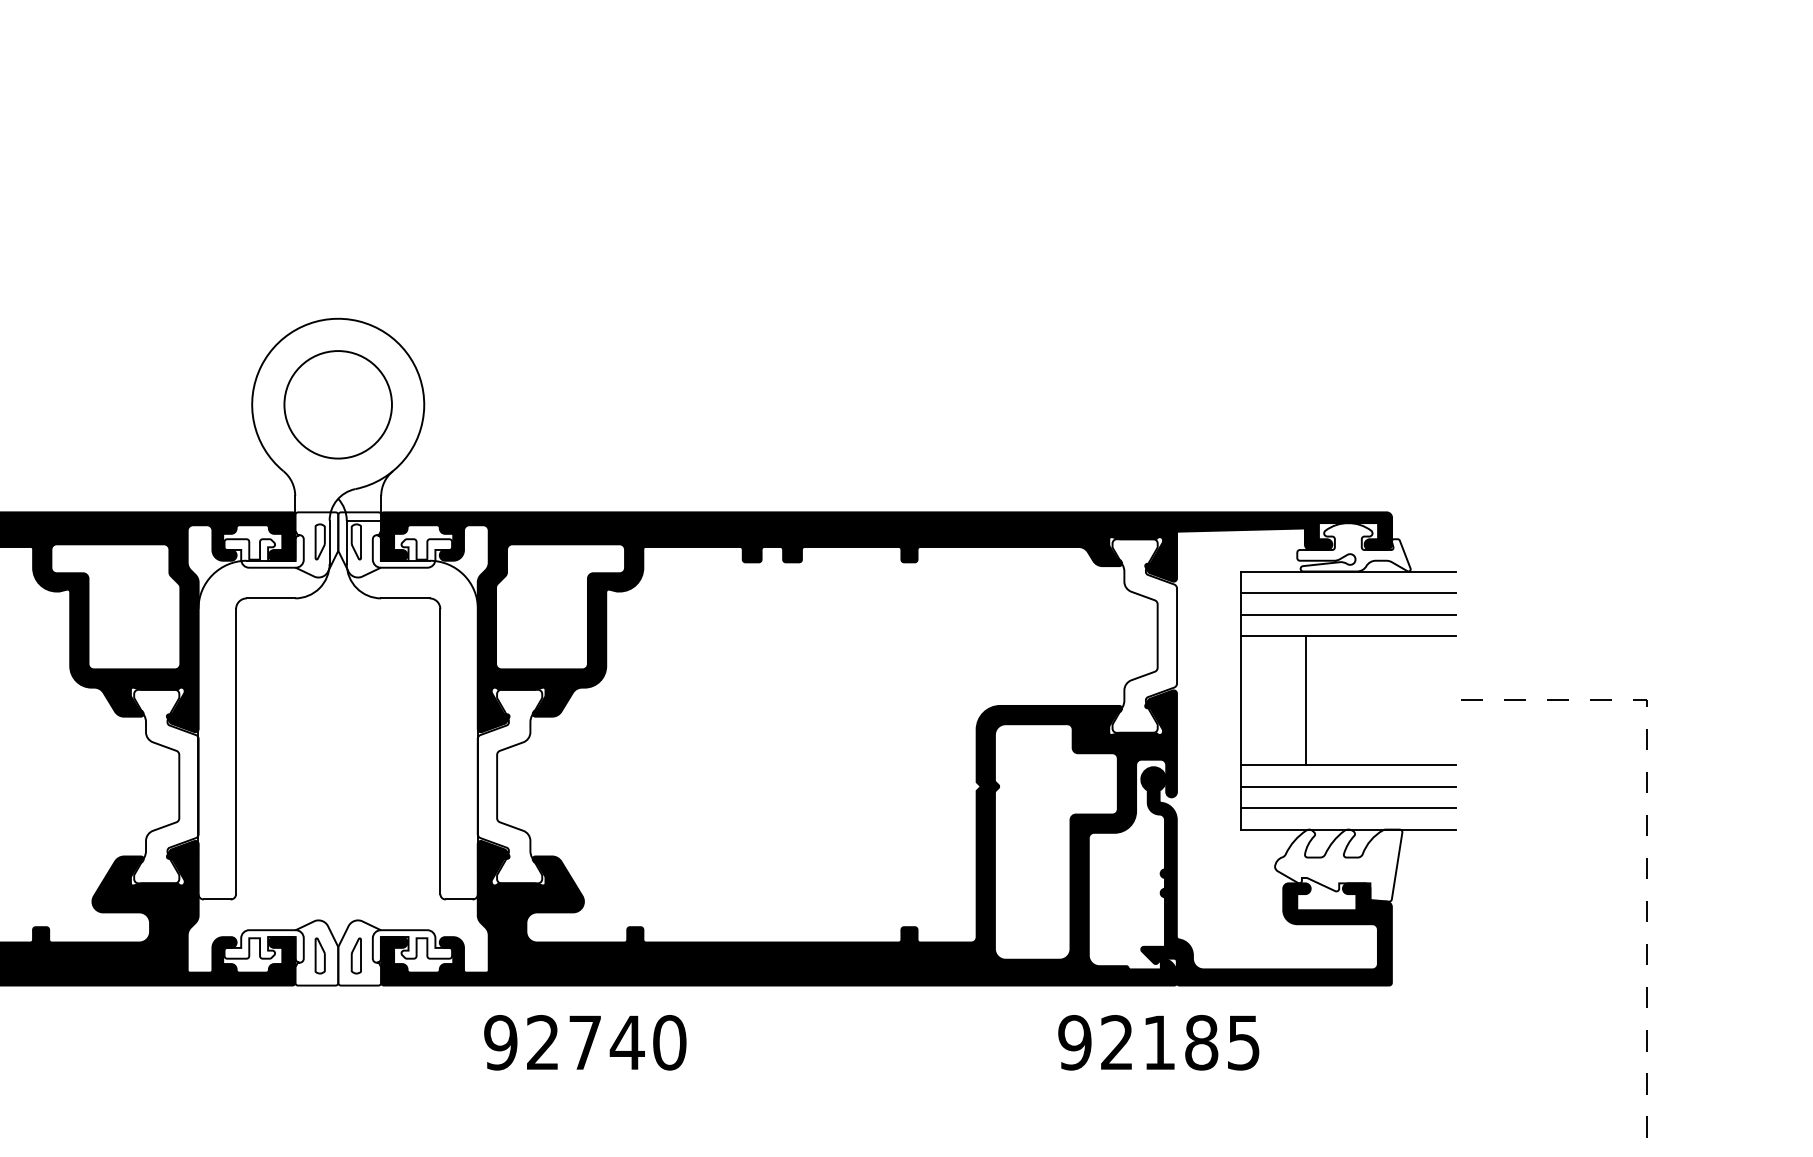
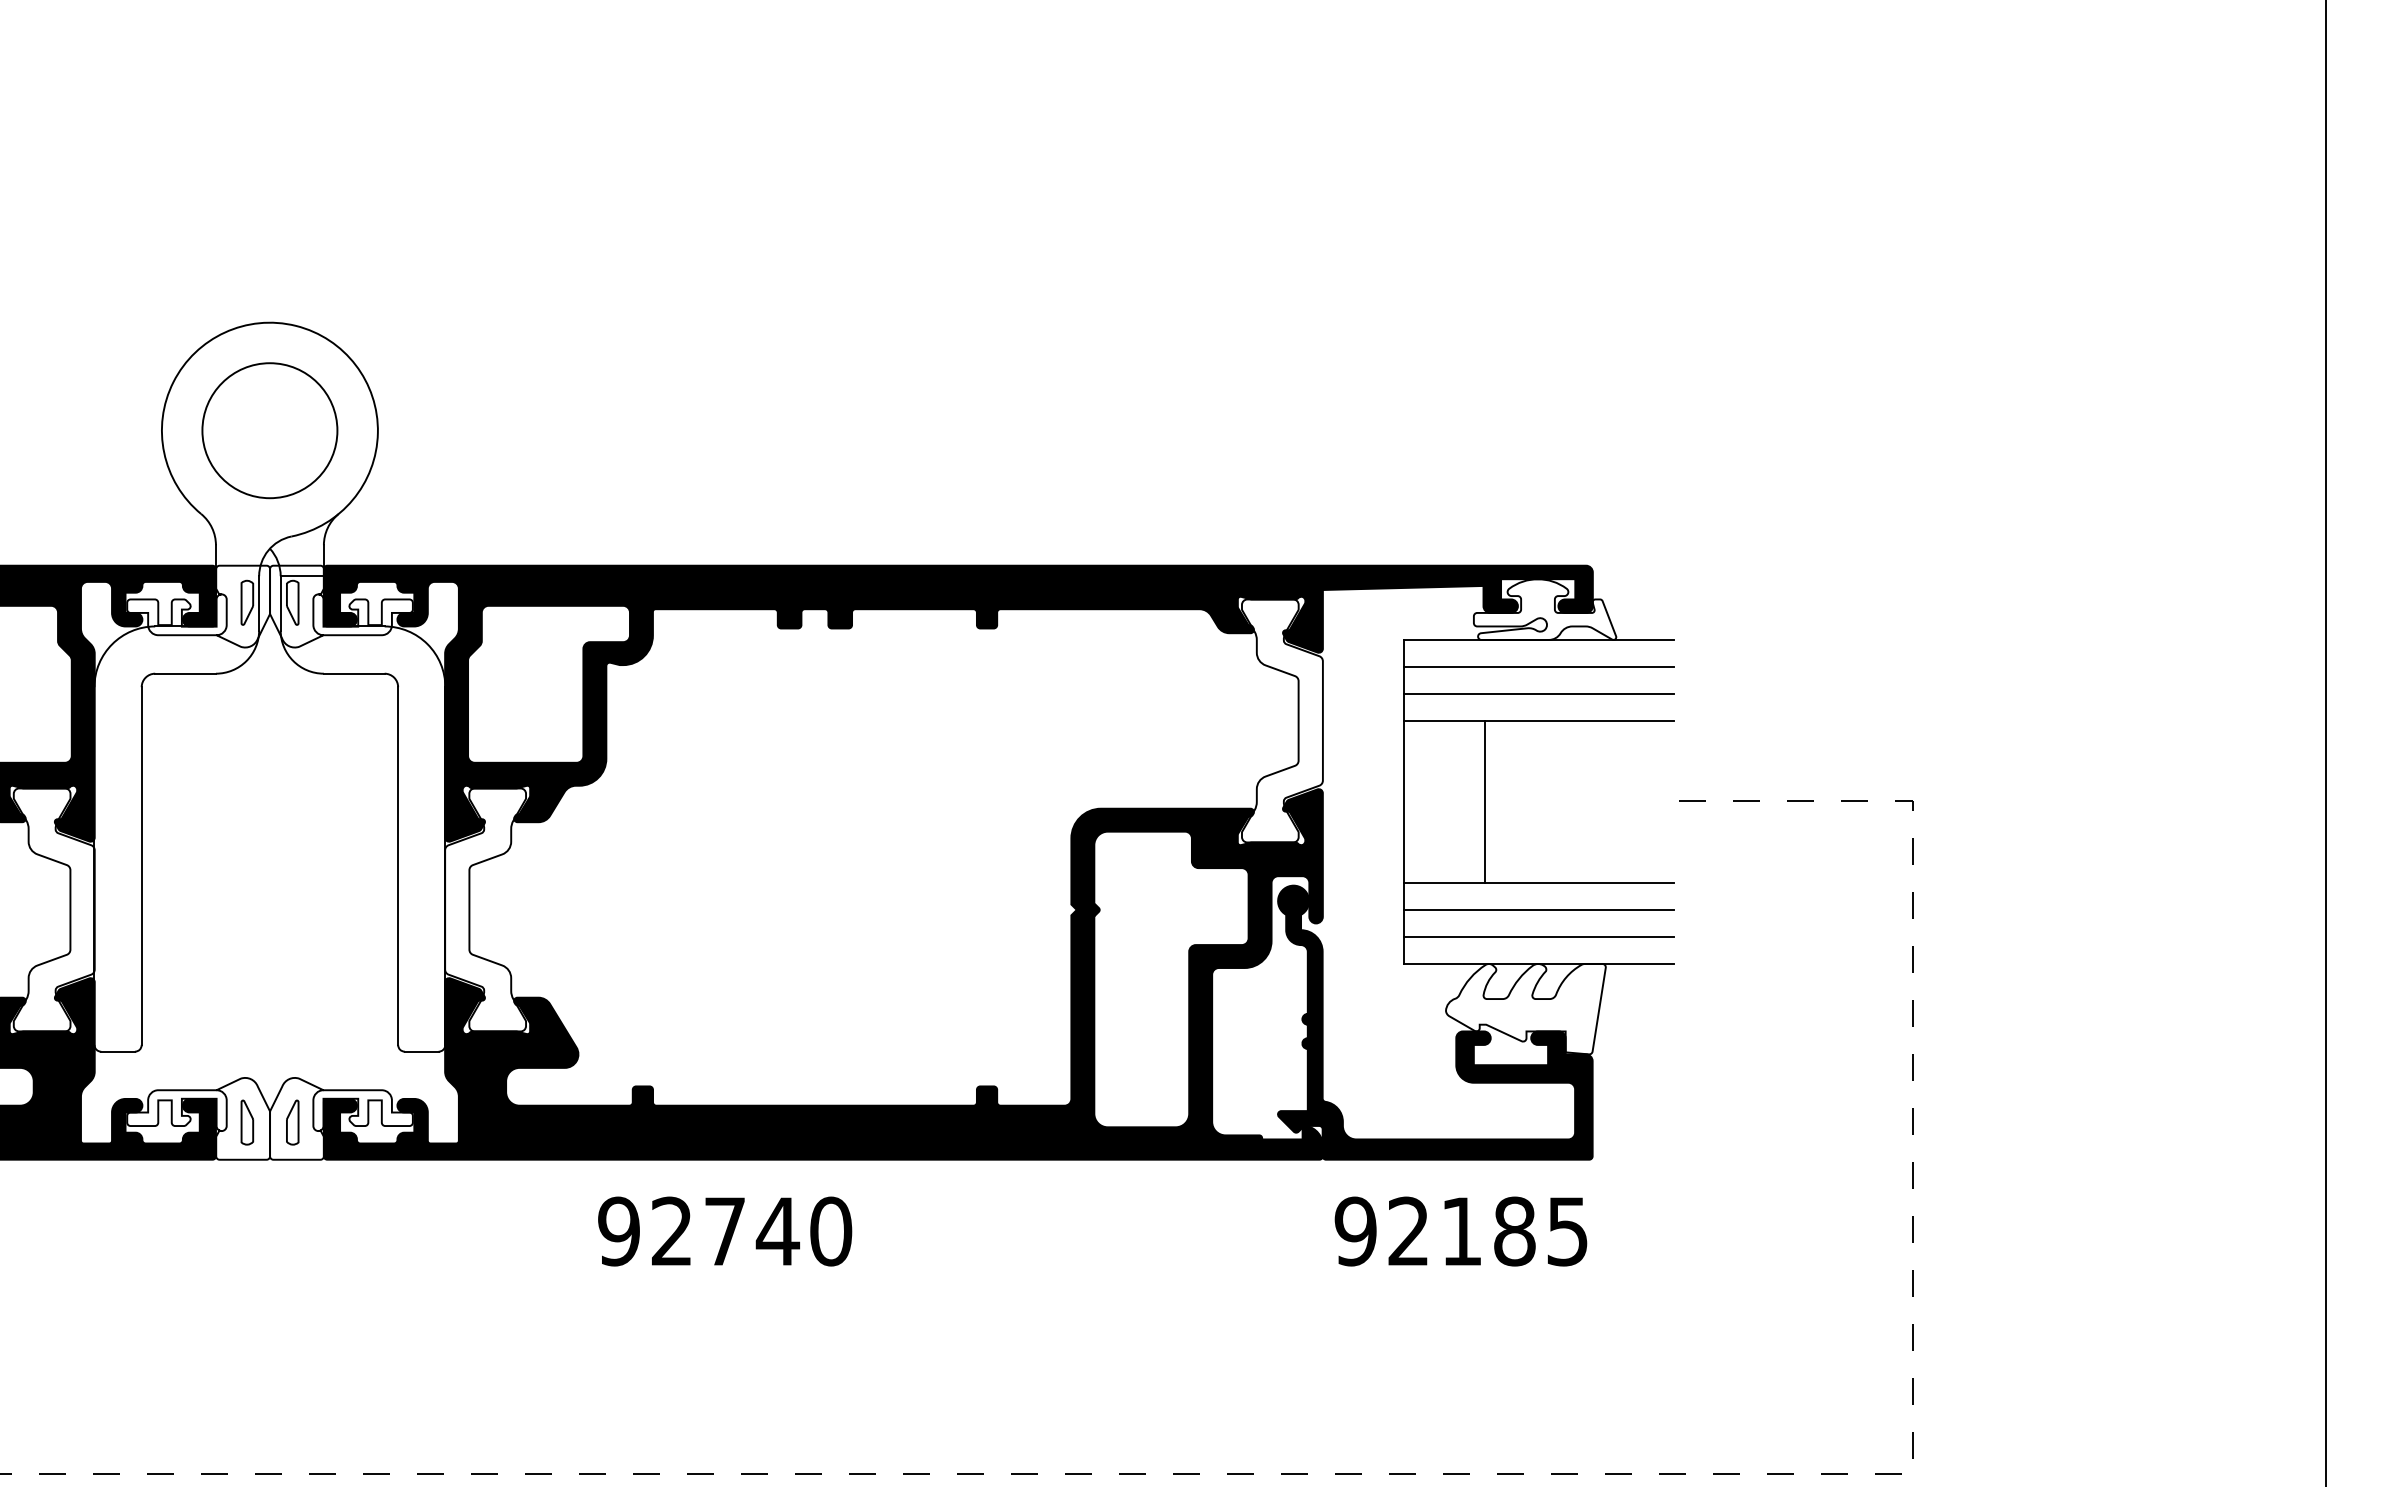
text: (585, 1042) -> (725, 1231), moved
text: (1158, 1042) -> (1460, 1231), moved

